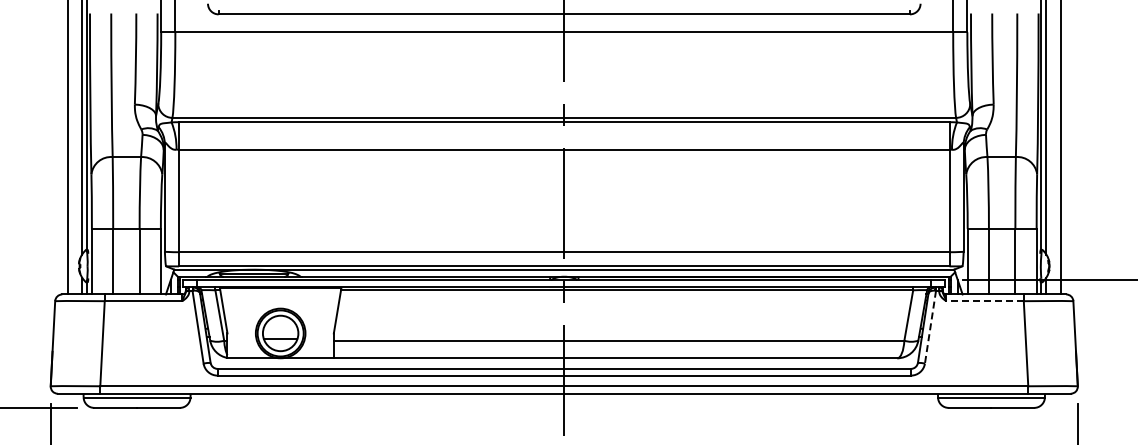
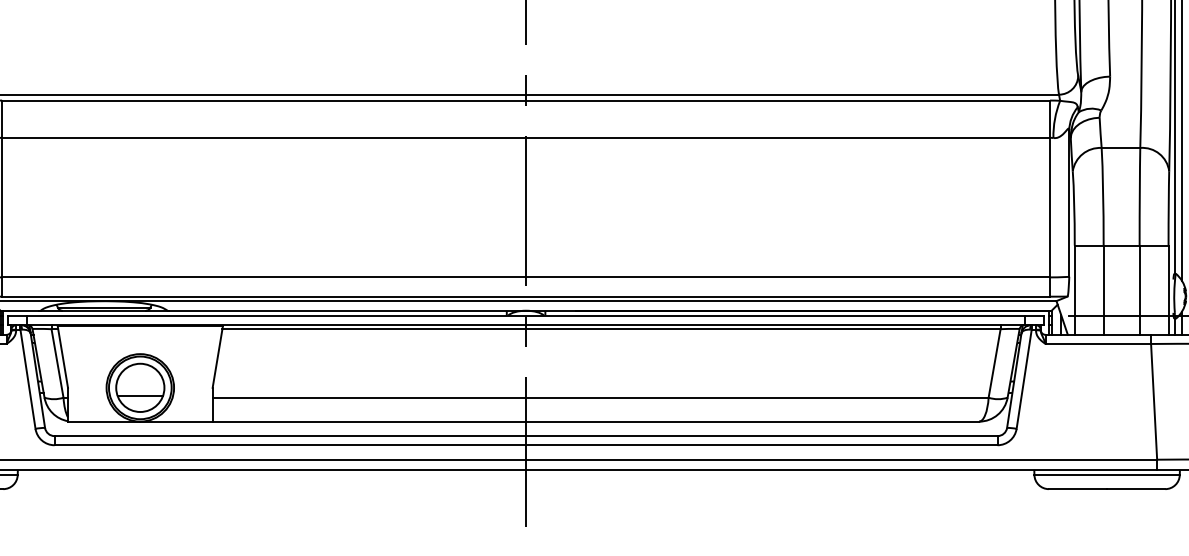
line: (985, 301) -> (1098, 344), dashed -> solid
line: (930, 327) -> (1024, 379), dashed -> solid

